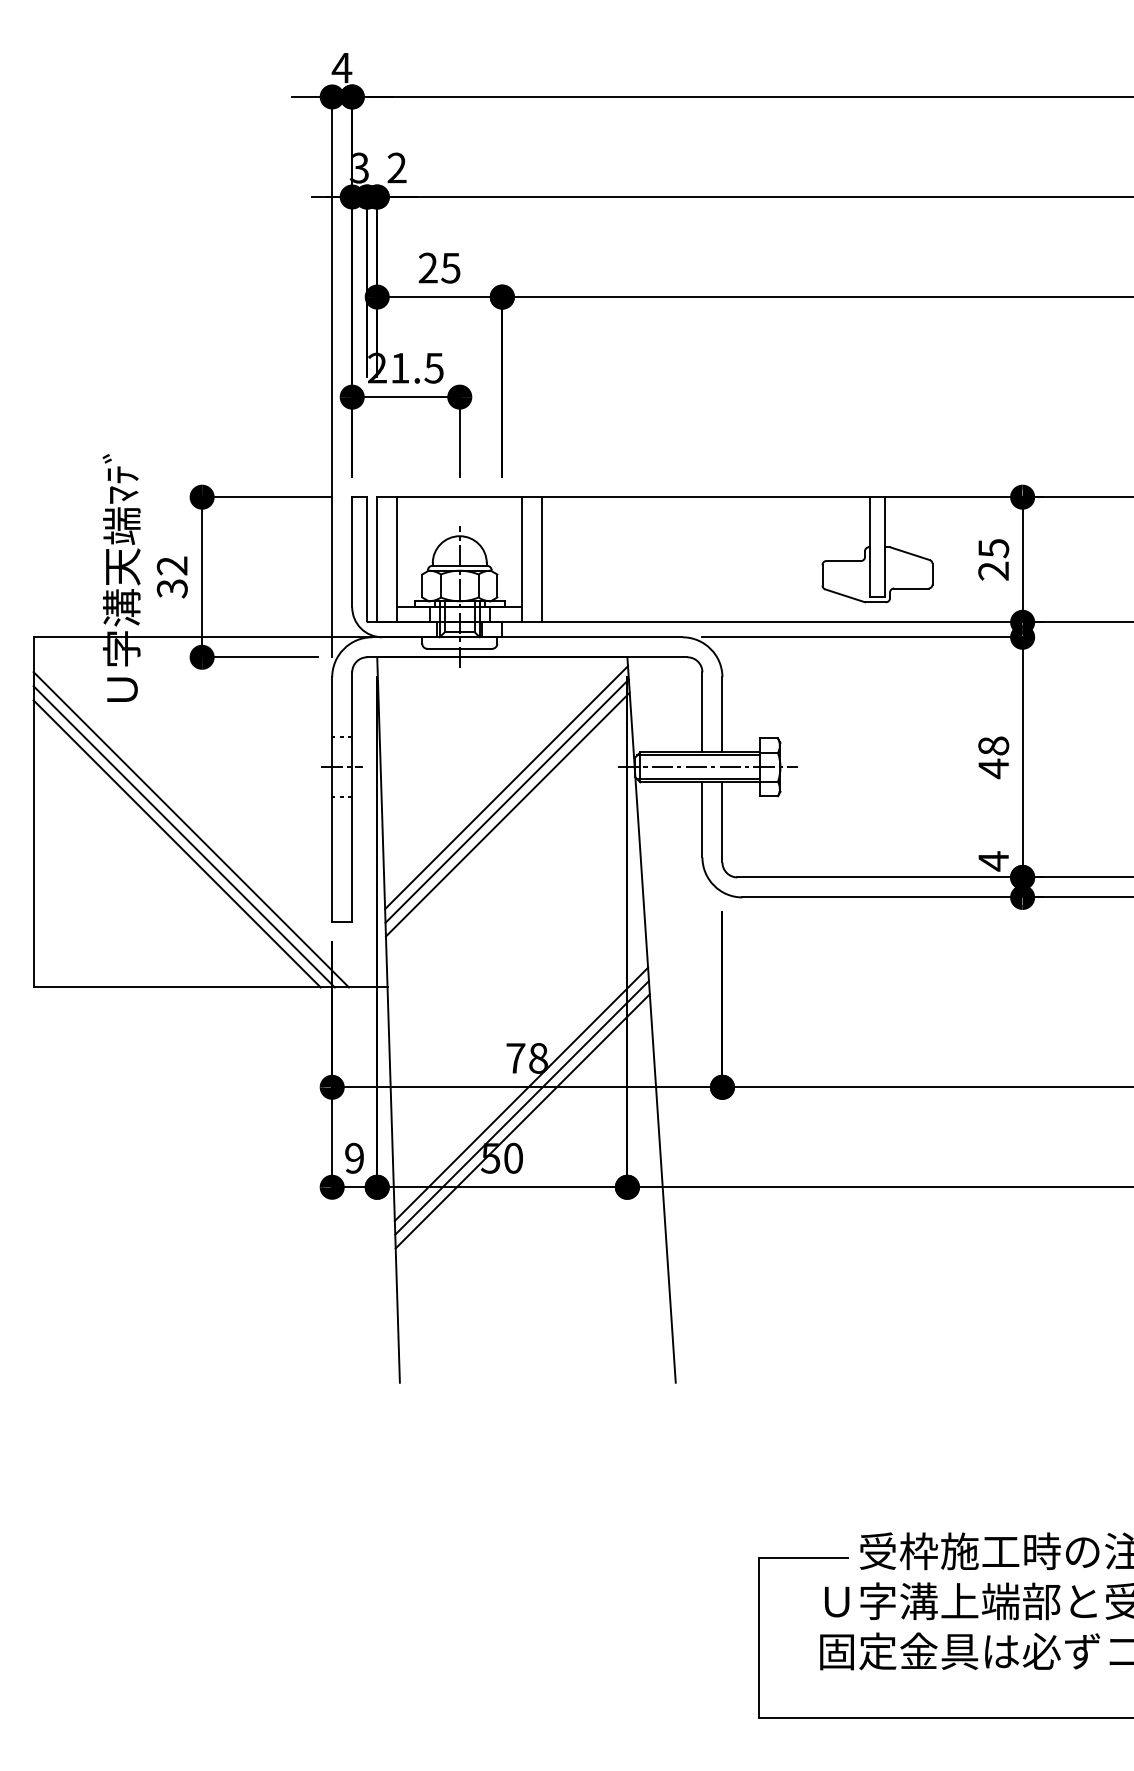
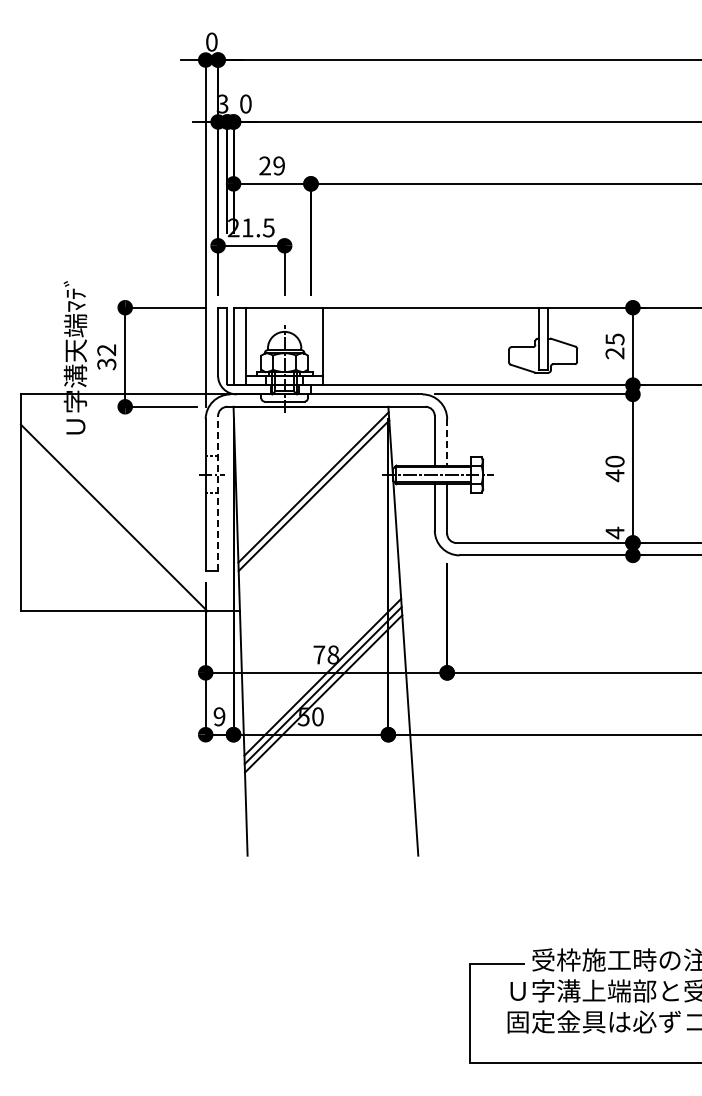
text: (341, 66) -> (211, 41), 4 -> 0
text: (396, 167) -> (245, 103), 2 -> 0
text: (449, 267) -> (278, 165), 25 -> 29
line: (541, 559) -> (335, 346), removed
line: (722, 715) -> (447, 442), solid -> dashed
text: (994, 745) -> (615, 461), 48 -> 40
line: (352, 795) -> (218, 492), solid -> dashed
line: (506, 813) -> (313, 503), removed
line: (191, 829) -> (118, 513), removed
line: (176, 844) -> (109, 522), removed

